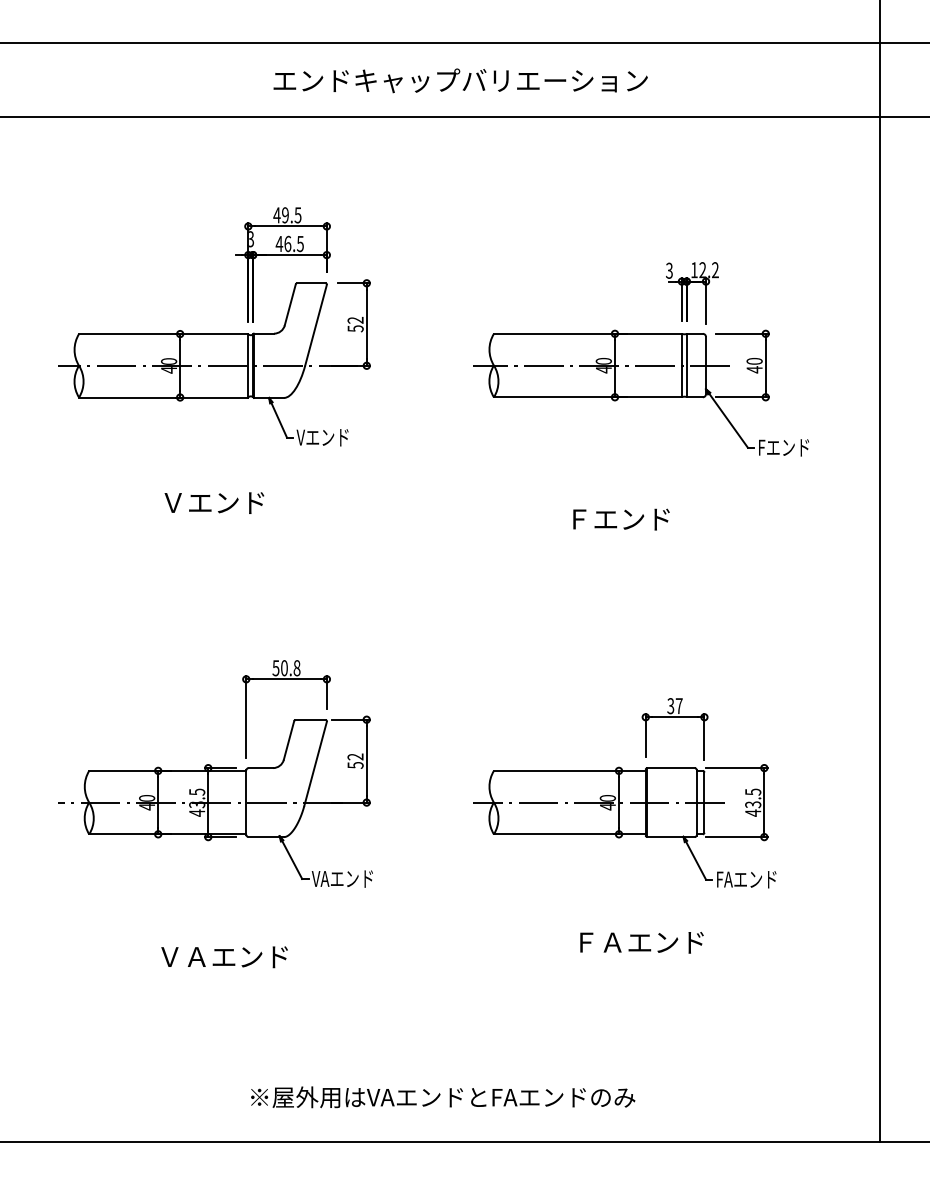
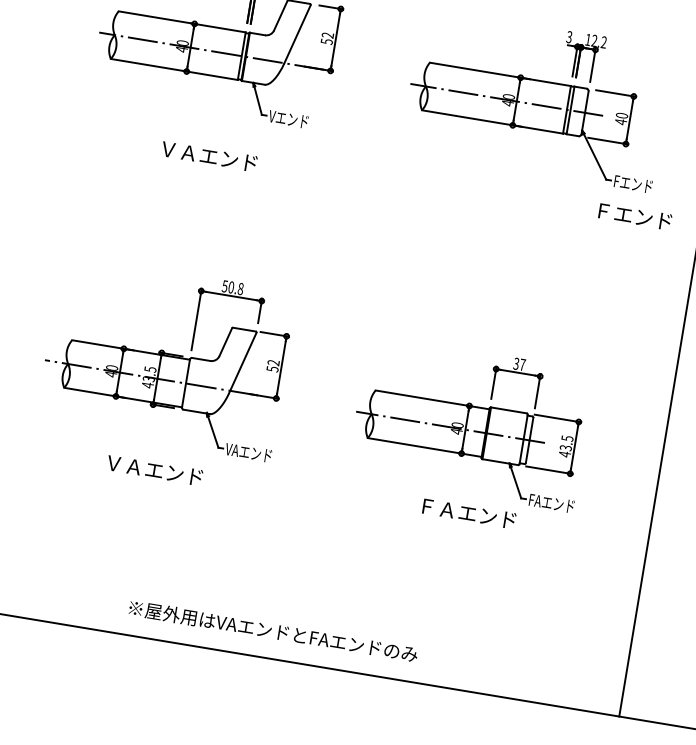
text: (240, 502) -> (218, 157), Ｖエンド -> ＶＡエンド
text: (621, 519) -> (635, 216), moved
text: (641, 942) -> (469, 513), moved
text: (224, 957) -> (154, 470), moved
text: (443, 1097) -> (273, 631), moved

